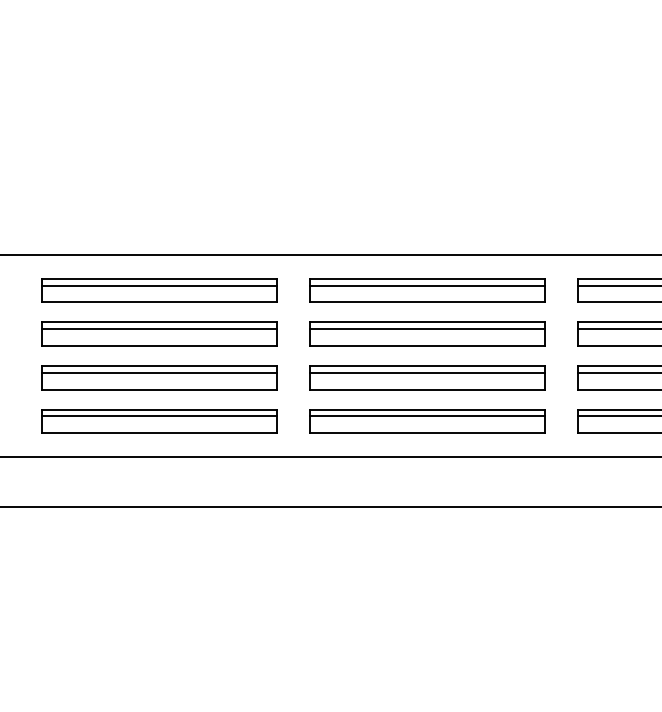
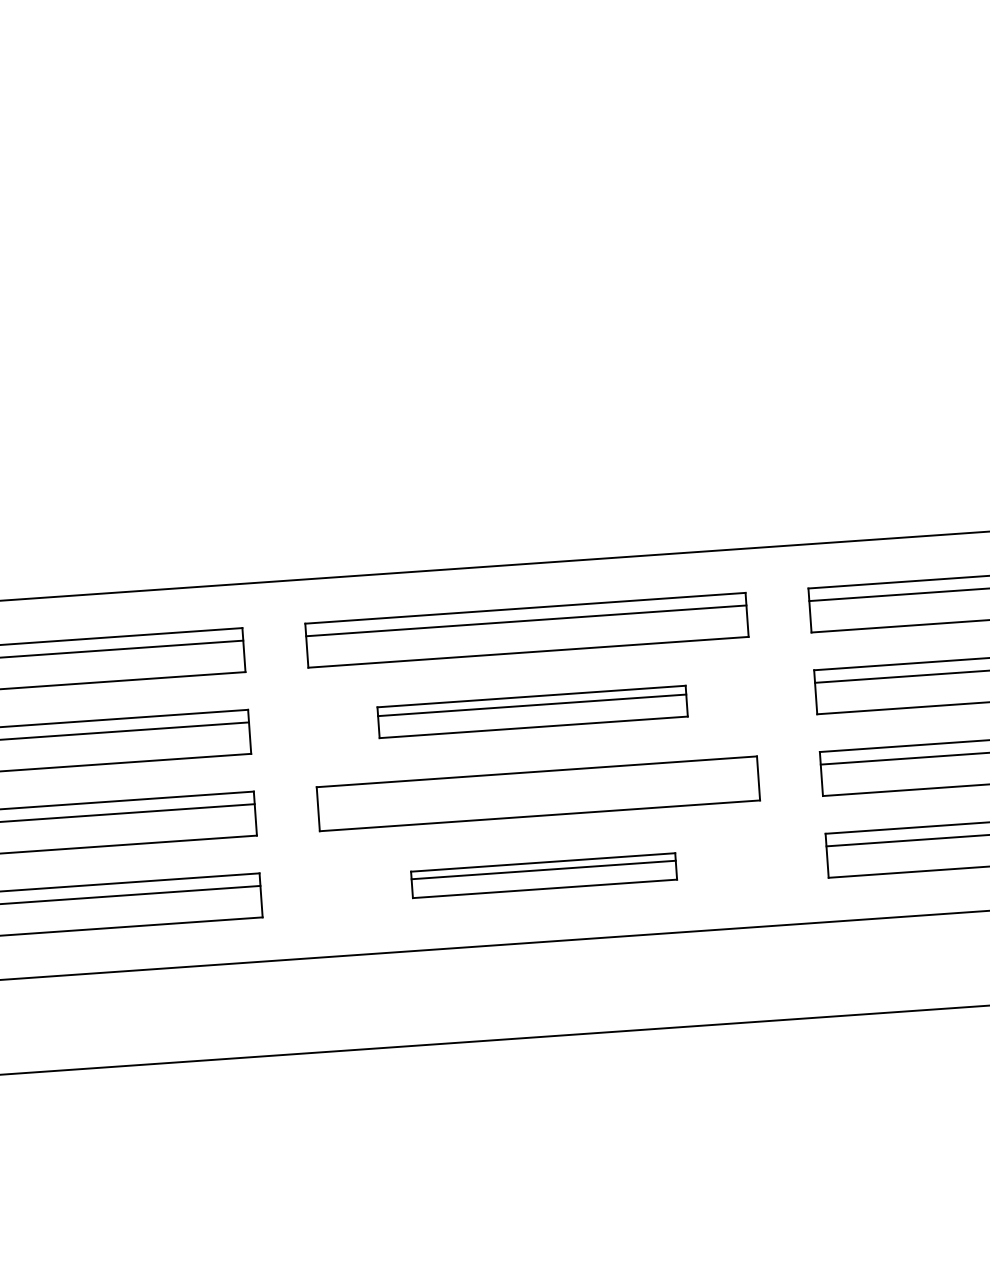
part: (427, 333) -> (532, 710), size x0.7
line: (427, 372) -> (537, 783), removed
part: (427, 421) -> (544, 875), size x0.6

